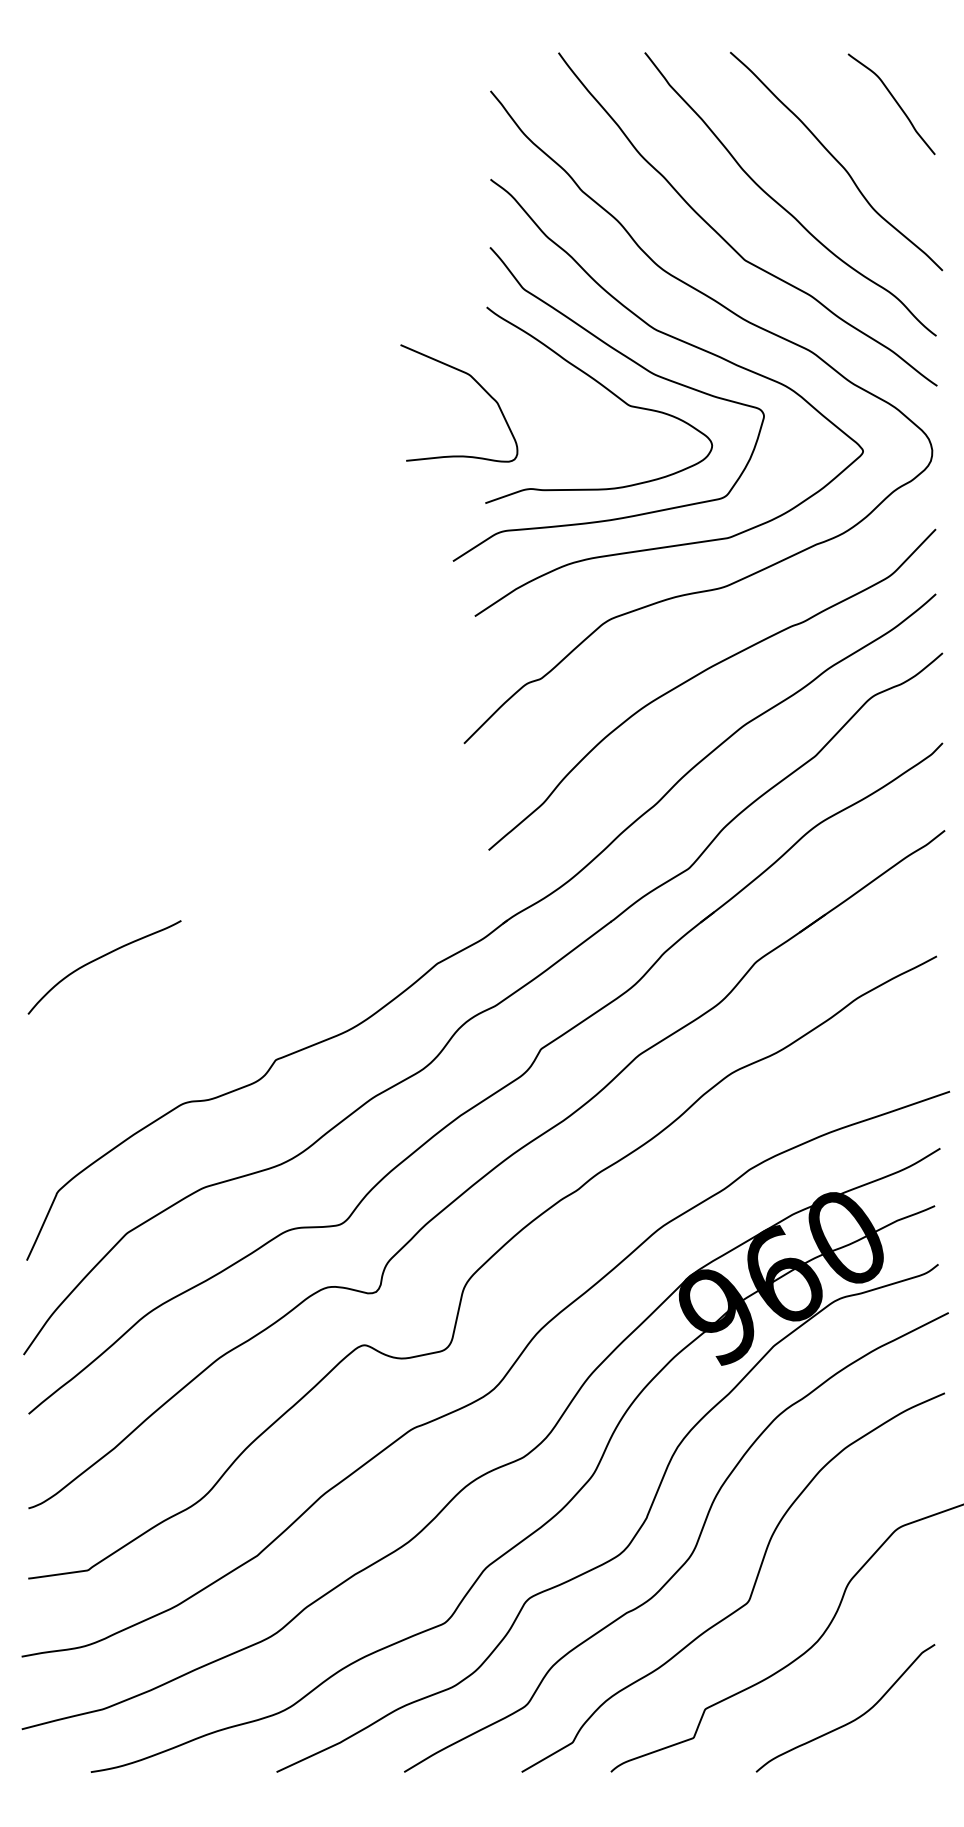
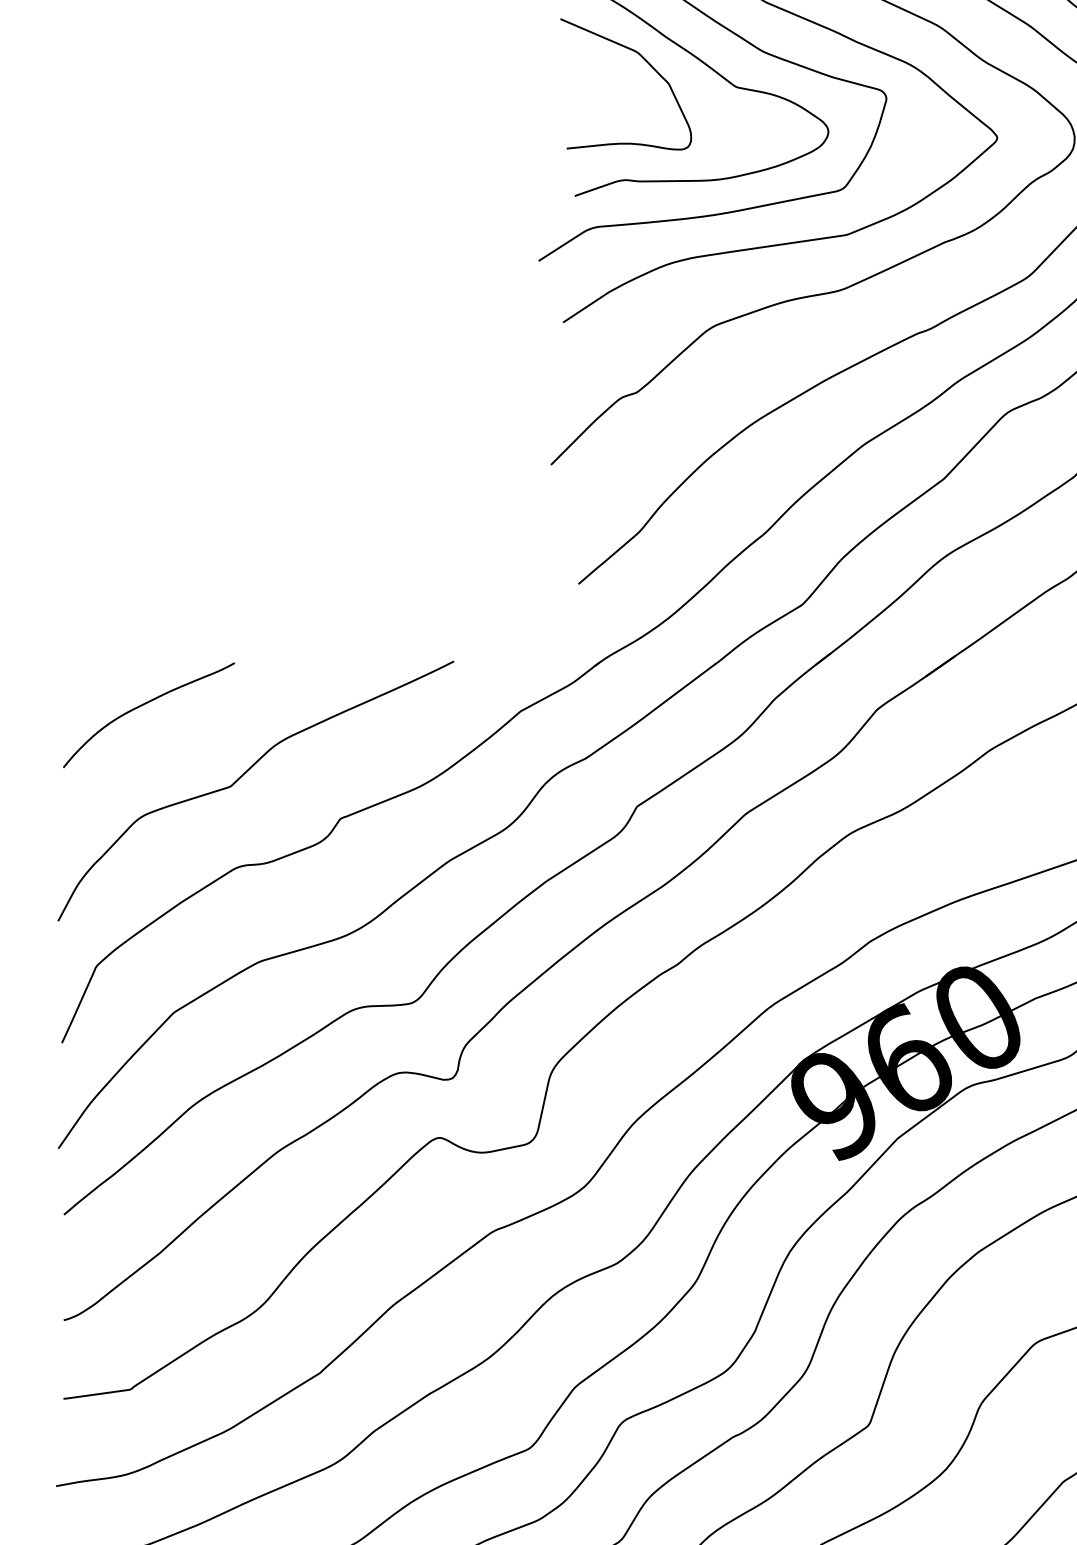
curve: (479, 386) -> (648, 65), moved
curve: (188, 1022) -> (242, 776), added

